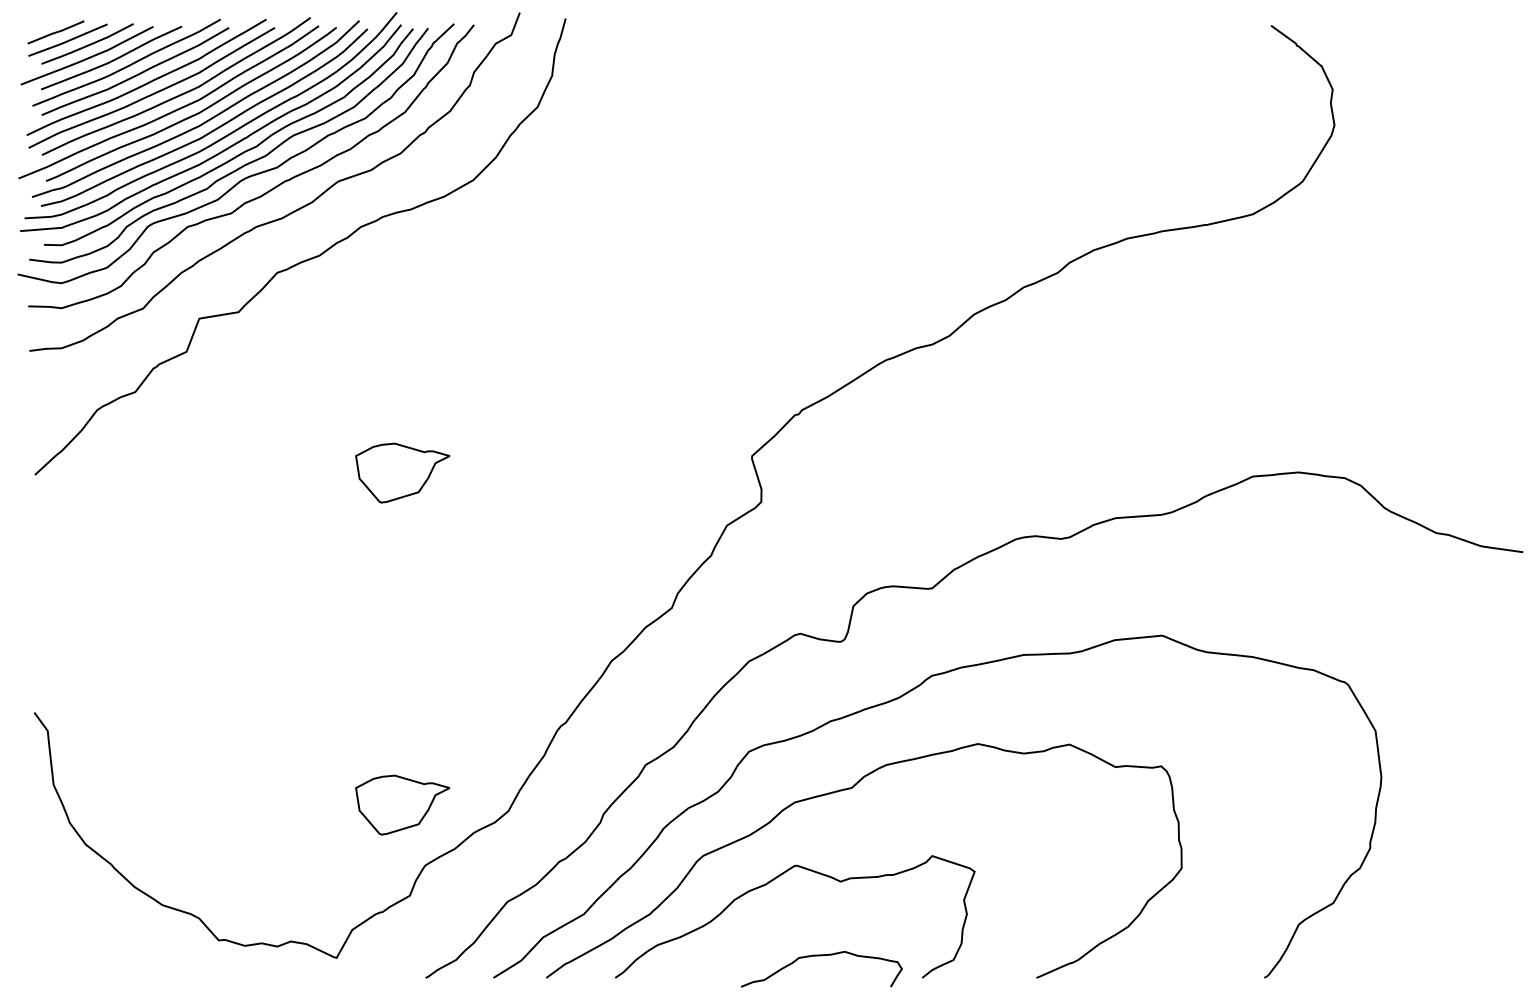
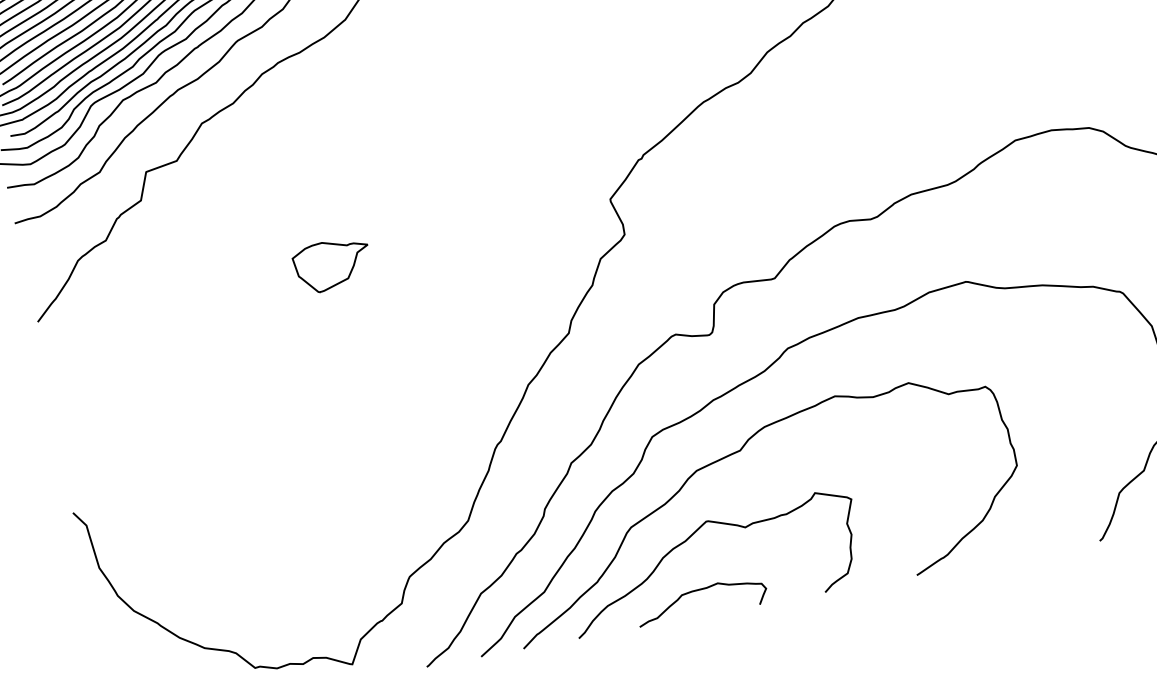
part: (402, 804) -> (382, 531), removed
curve: (821, 956) -> (699, 590), moved

